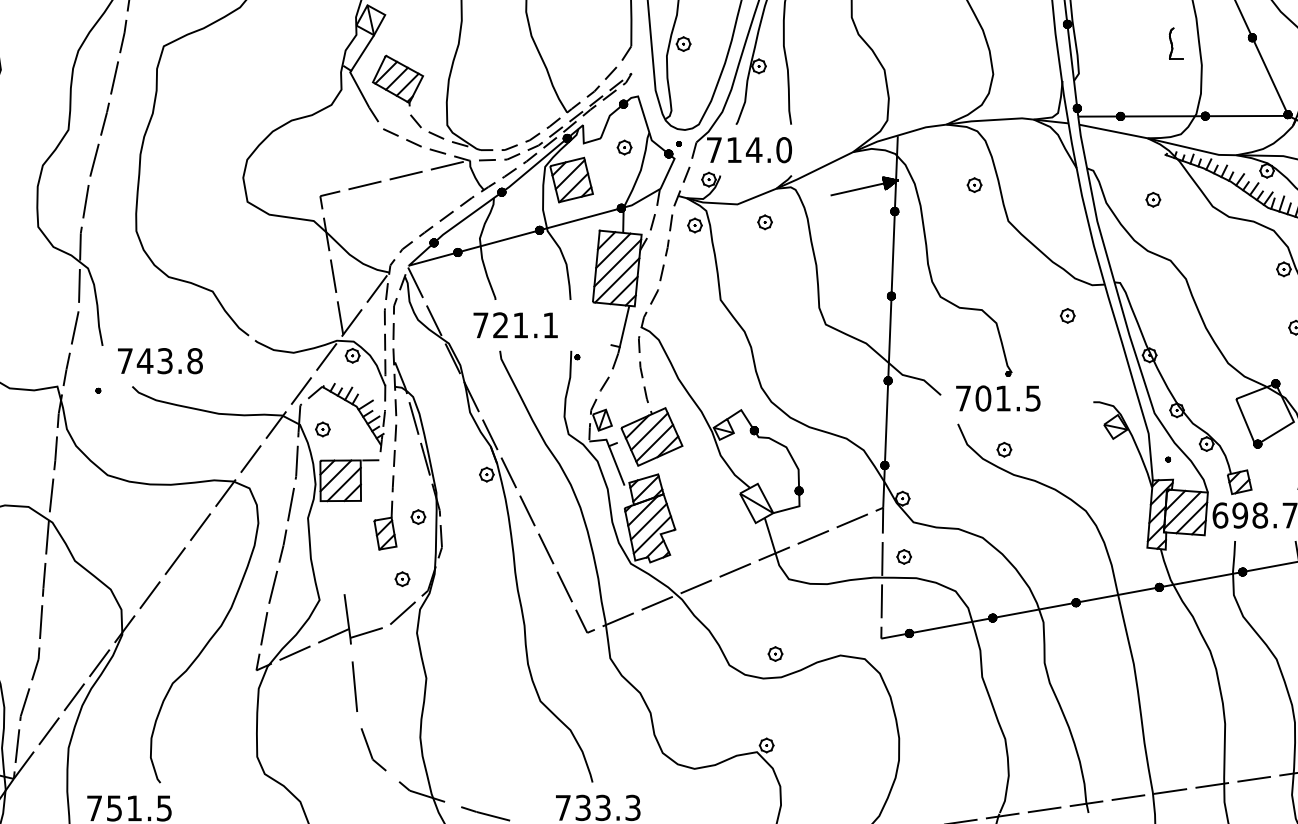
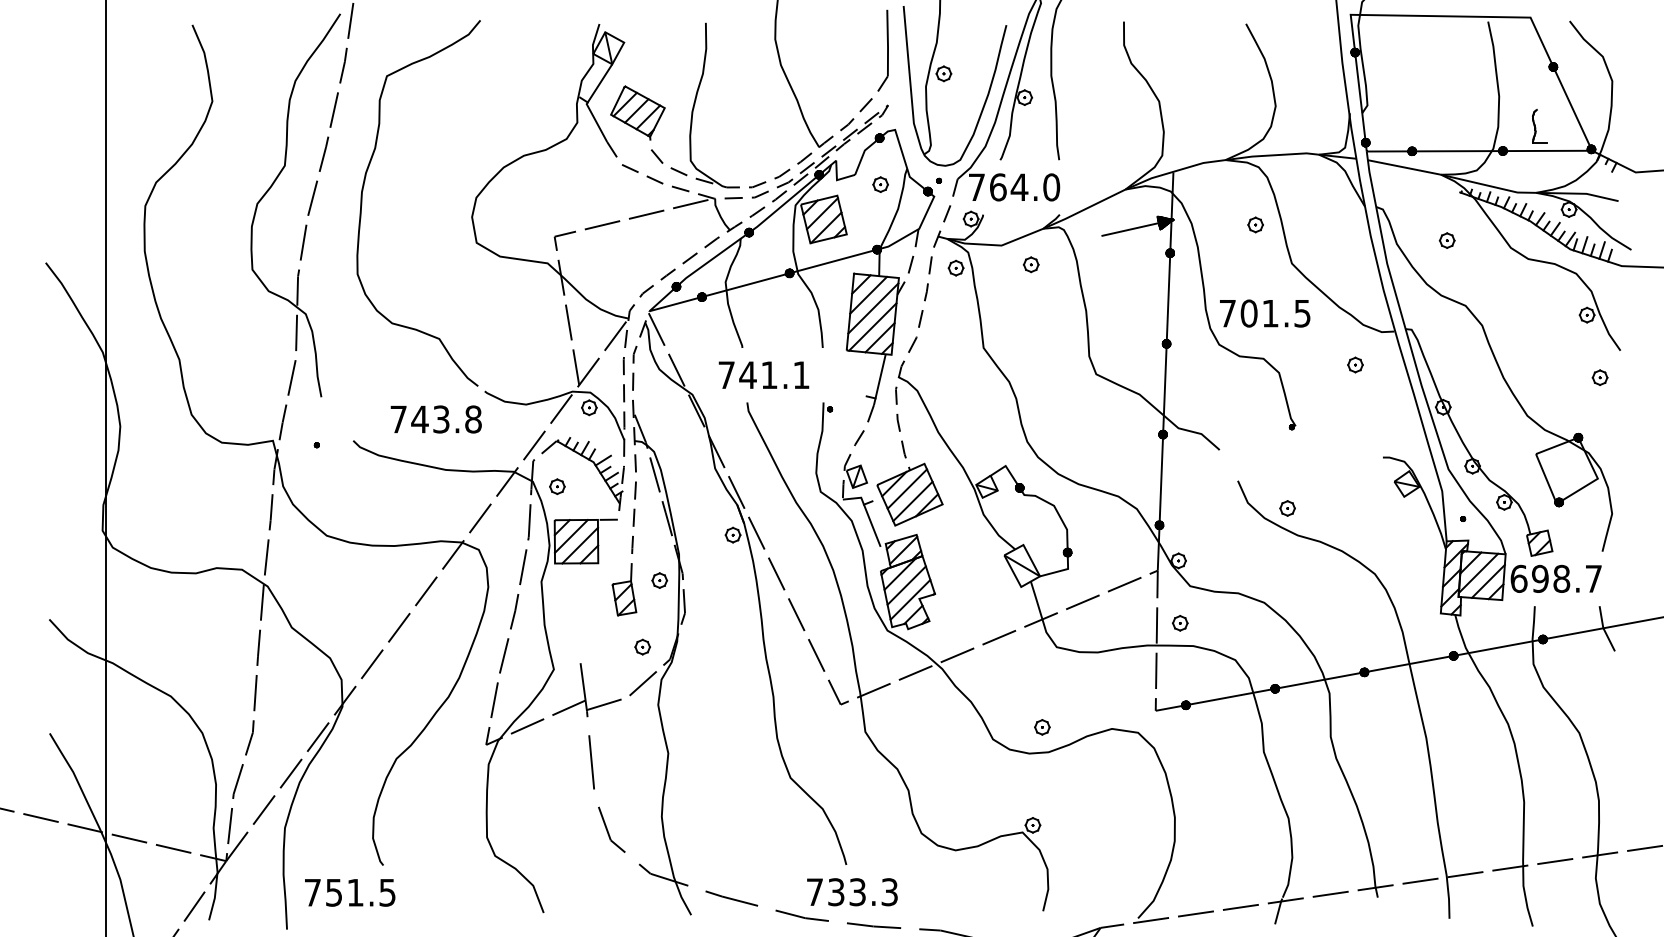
part: (1176, 43) -> (1539, 126), moved
text: (734, 150) -> (998, 187), 714.0 -> 764.0
text: (500, 324) -> (747, 374), 721.1 -> 741.1
text: (159, 361) -> (435, 419), moved
text: (998, 398) -> (1265, 313), moved

